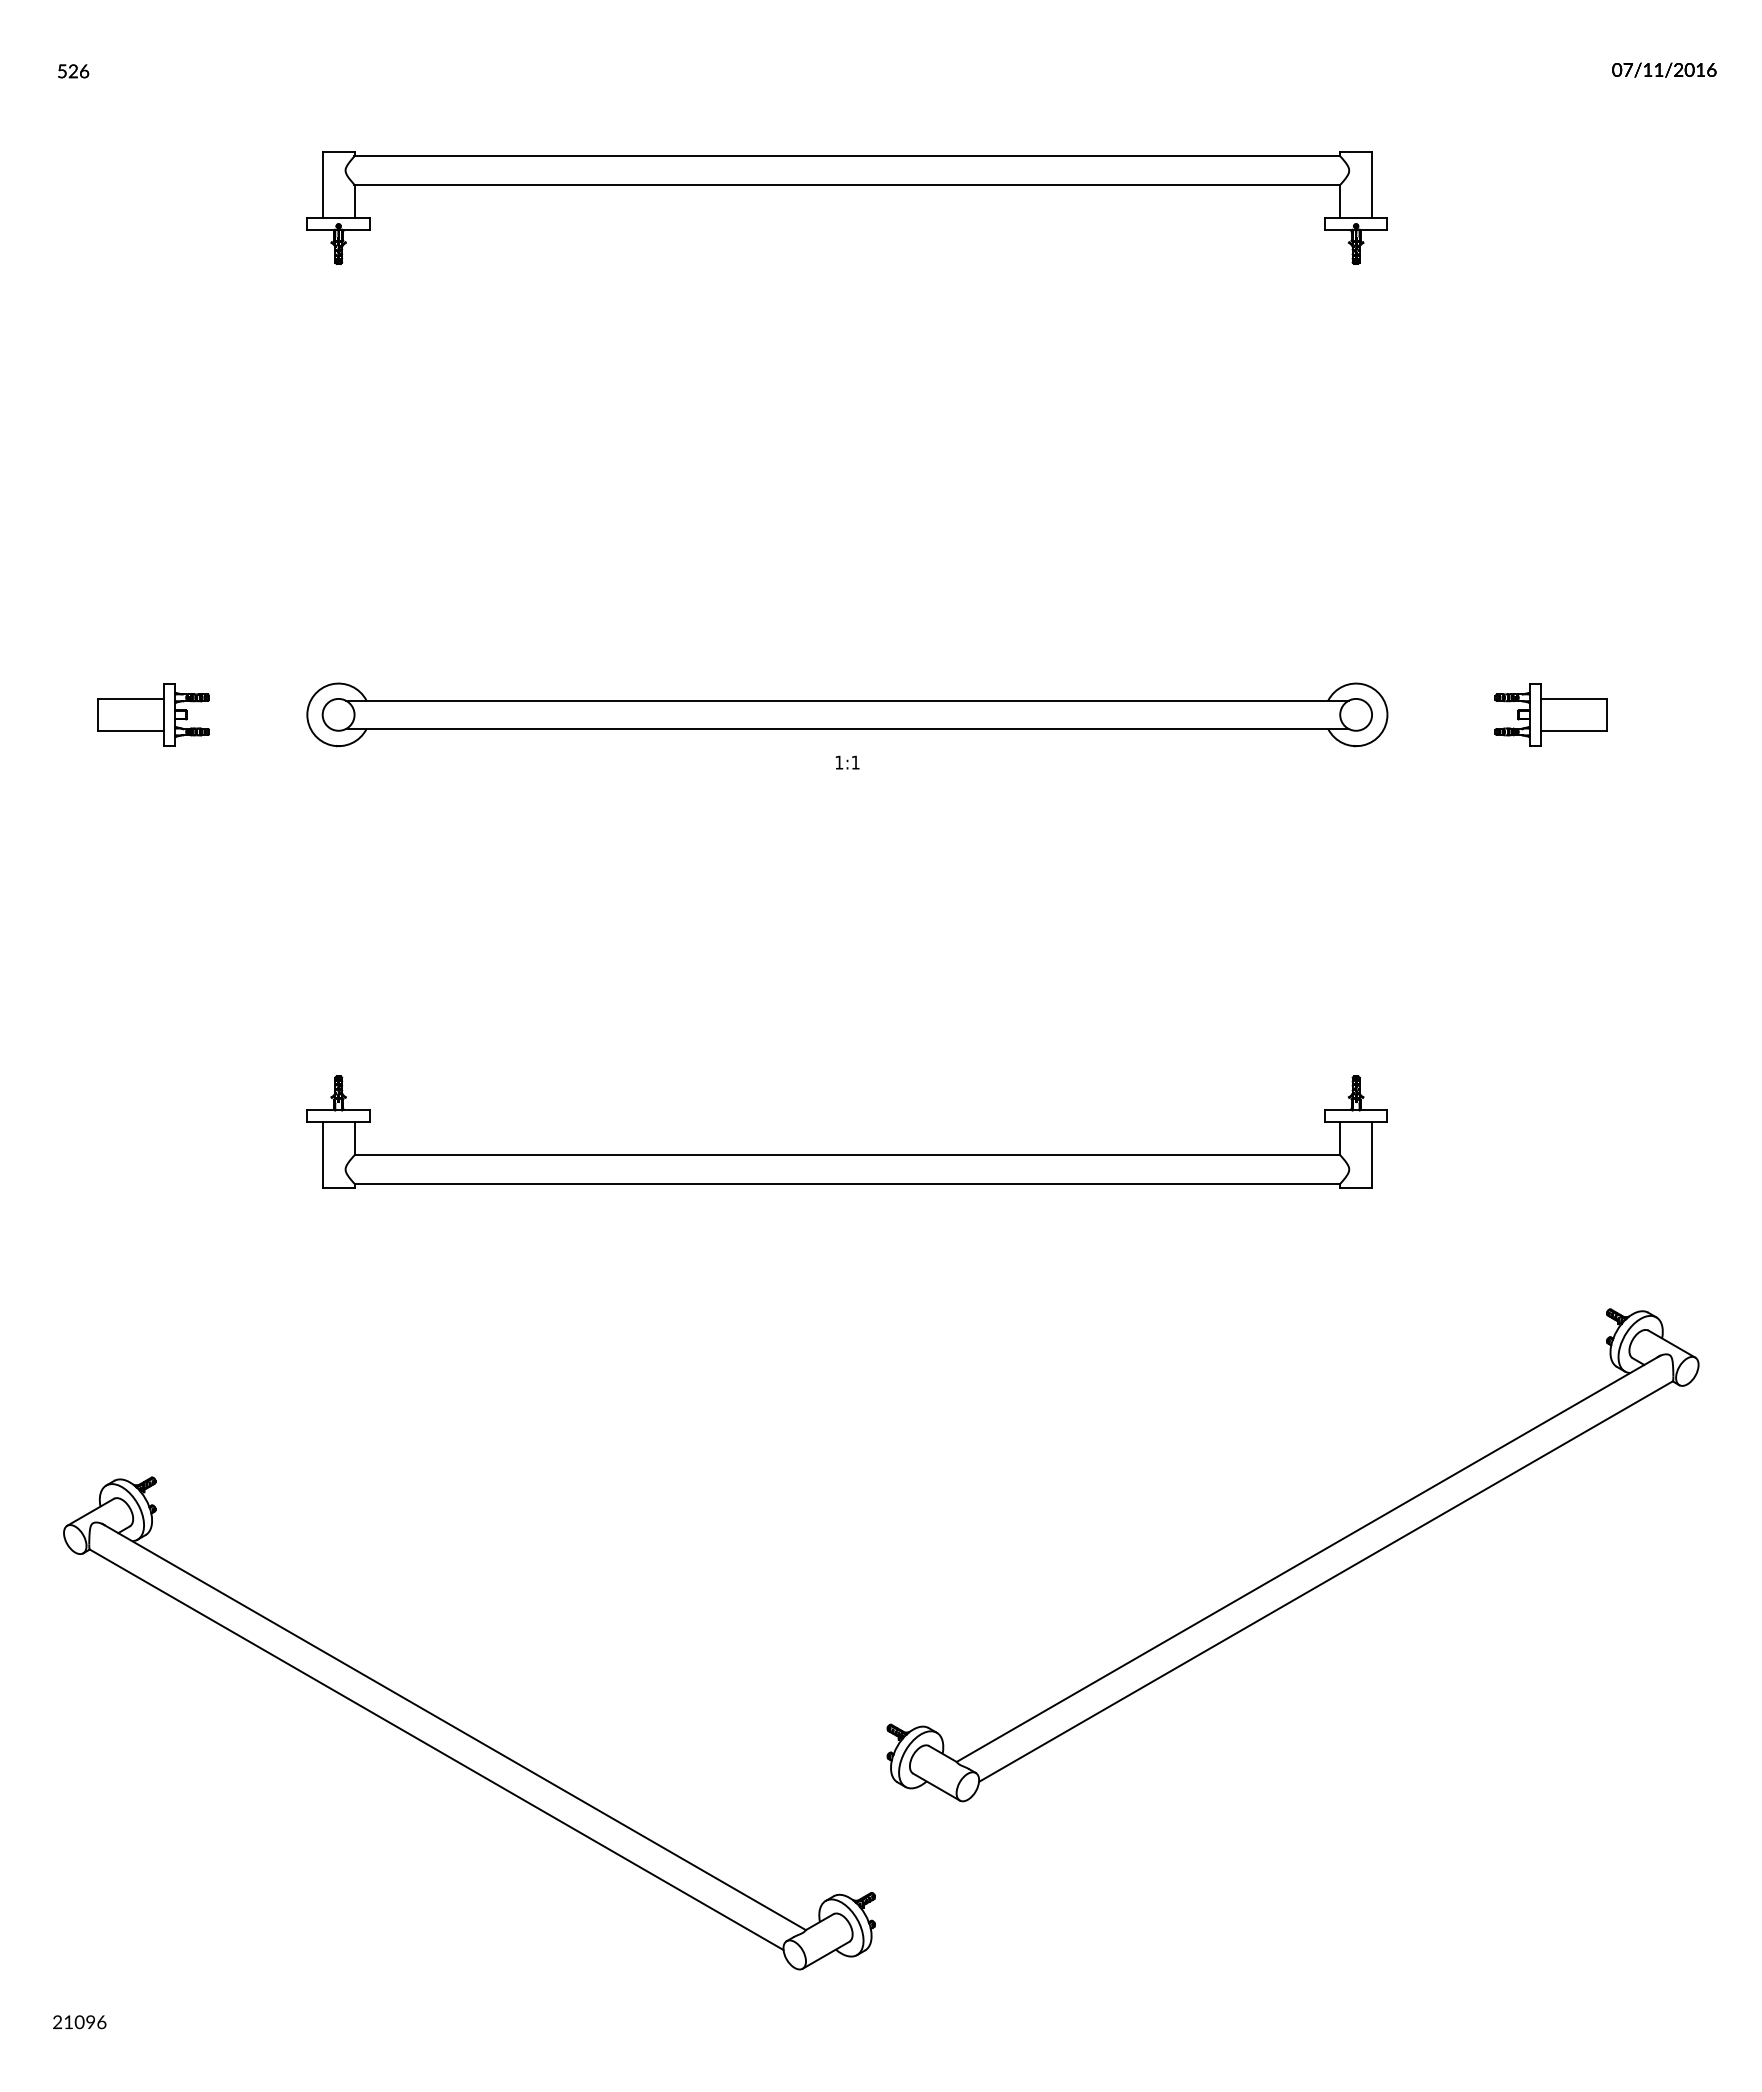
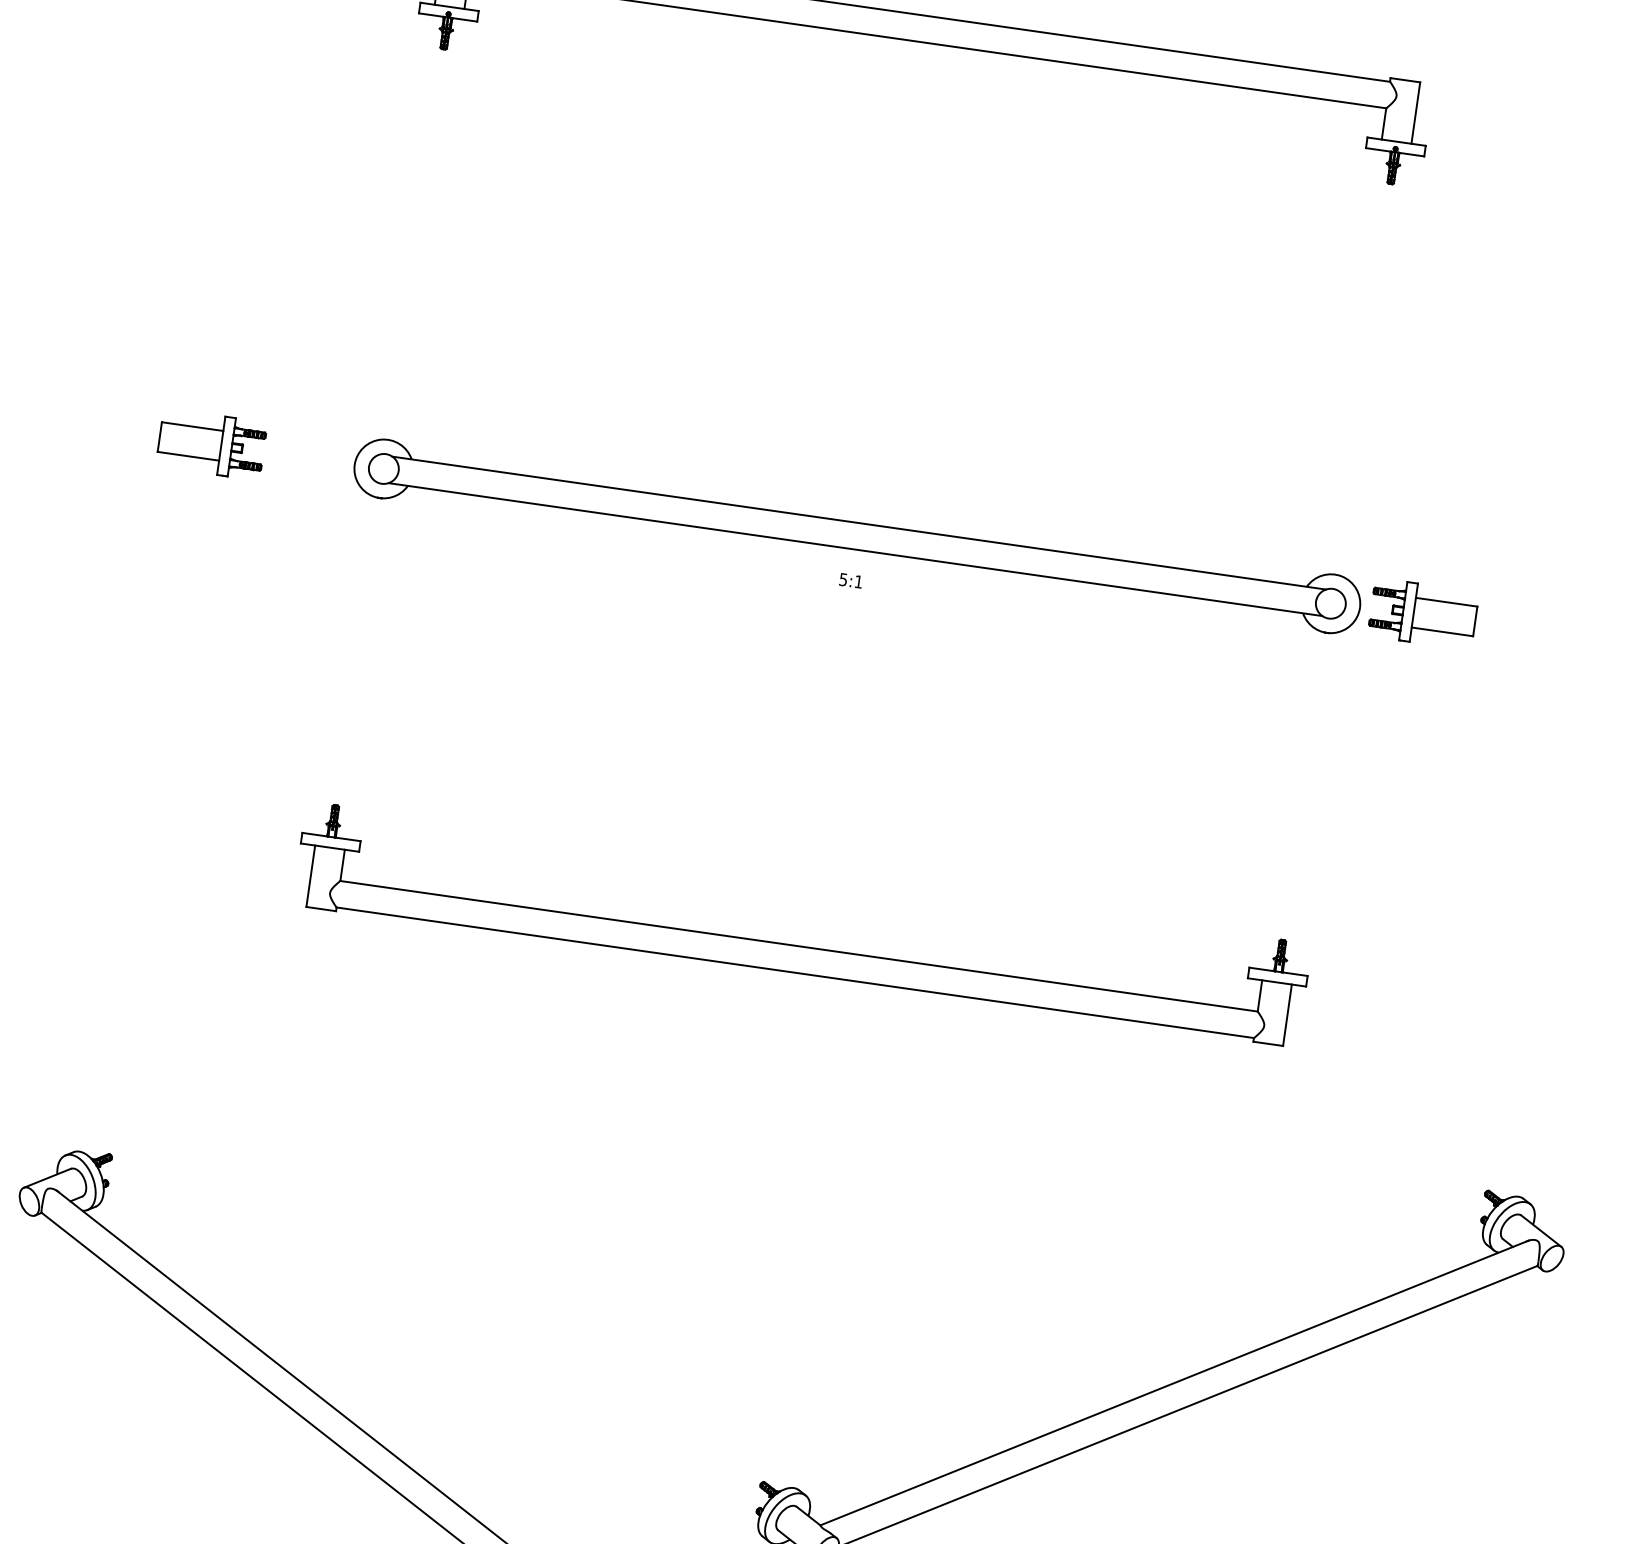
part: (1550, 714) -> (1422, 613), moved
text: (839, 762) -> (843, 579), 1:1 -> 5:1

